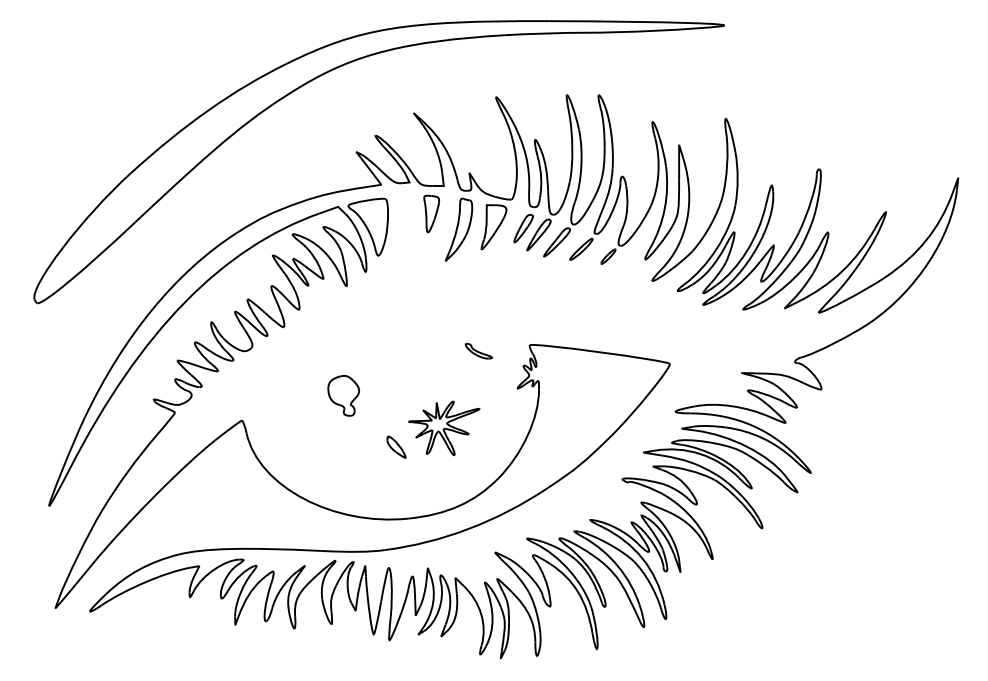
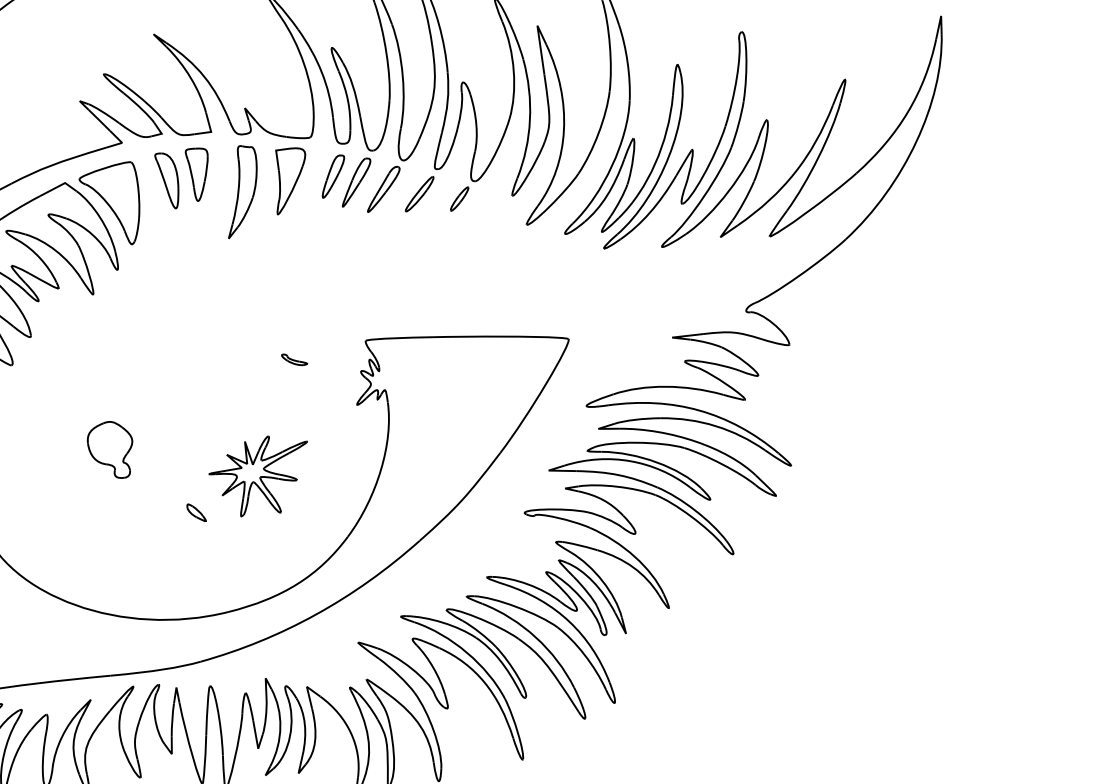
part: (409, 214) -> (168, 179), added
part: (478, 350) -> (293, 358), size x0.62
part: (395, 446) -> (195, 512), size x0.62

